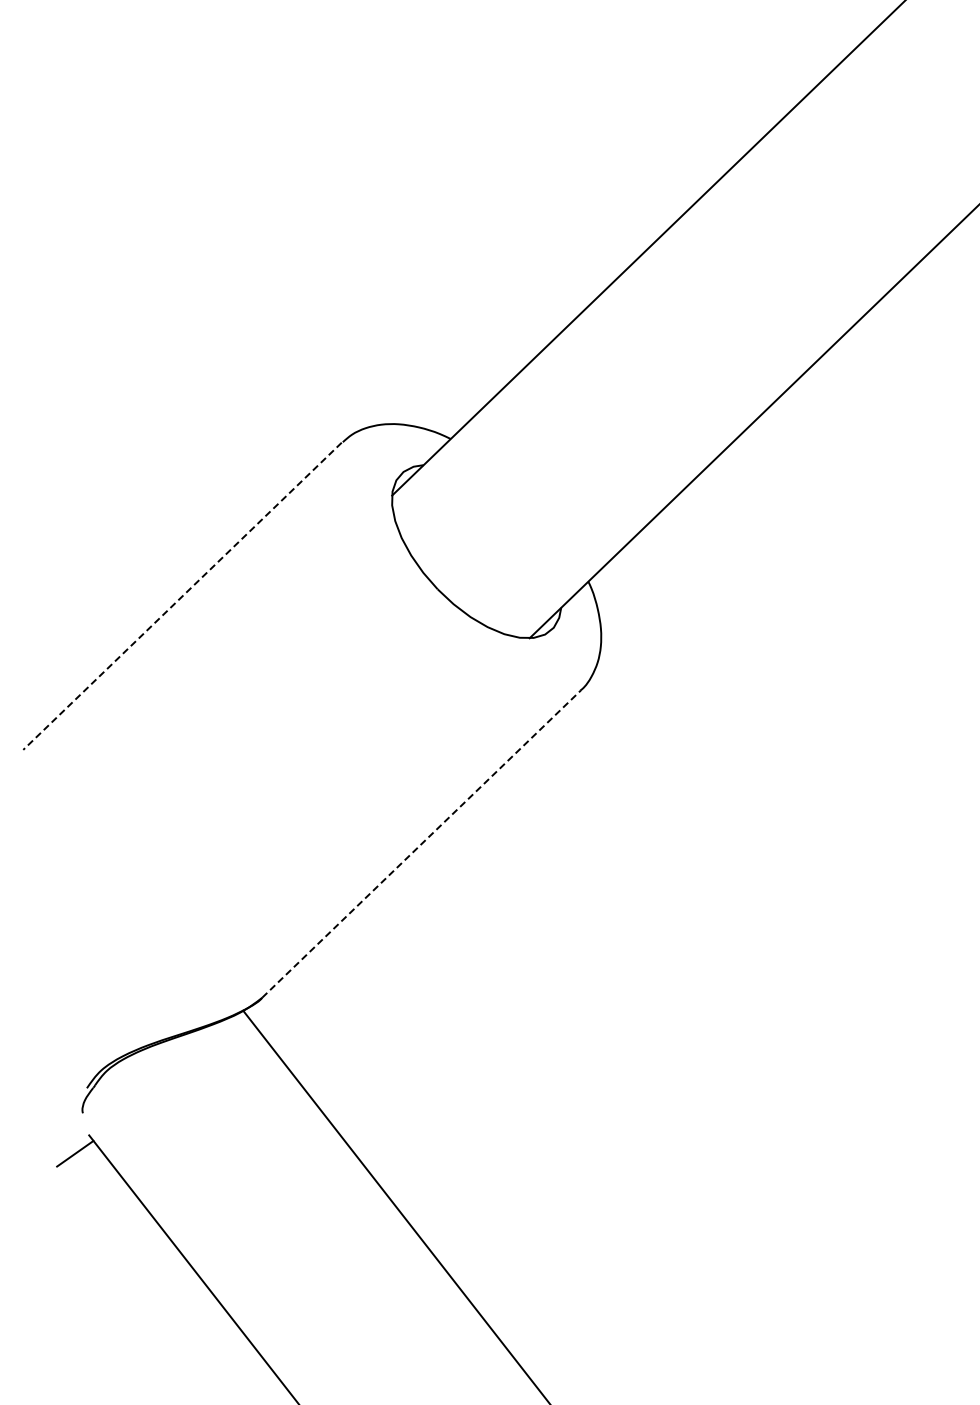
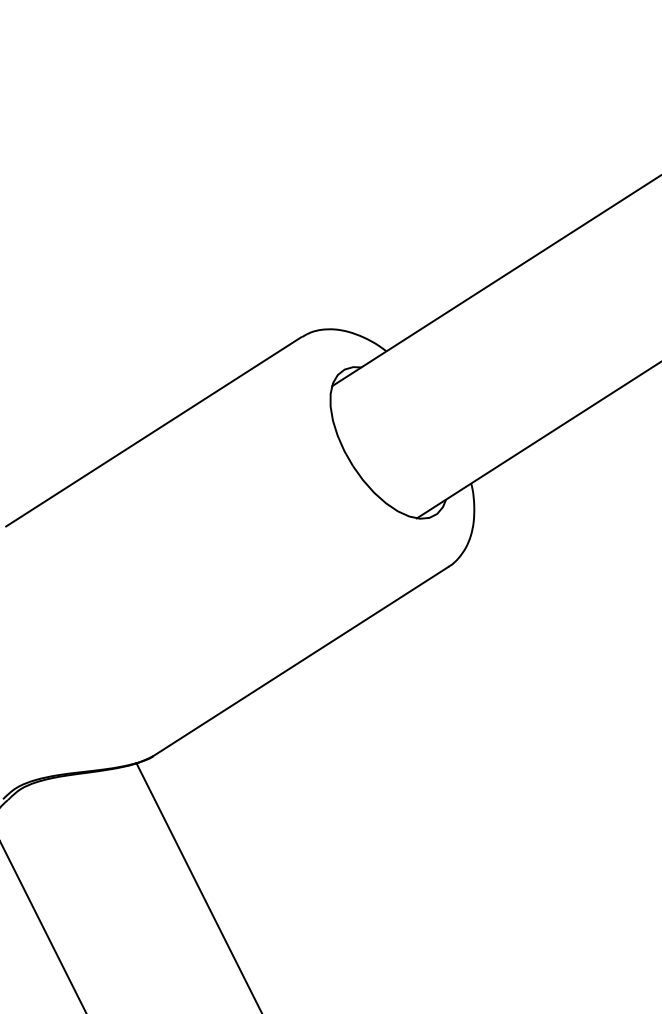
line: (182, 596) -> (153, 432), dashed -> solid
line: (421, 843) -> (300, 661), dashed -> solid

